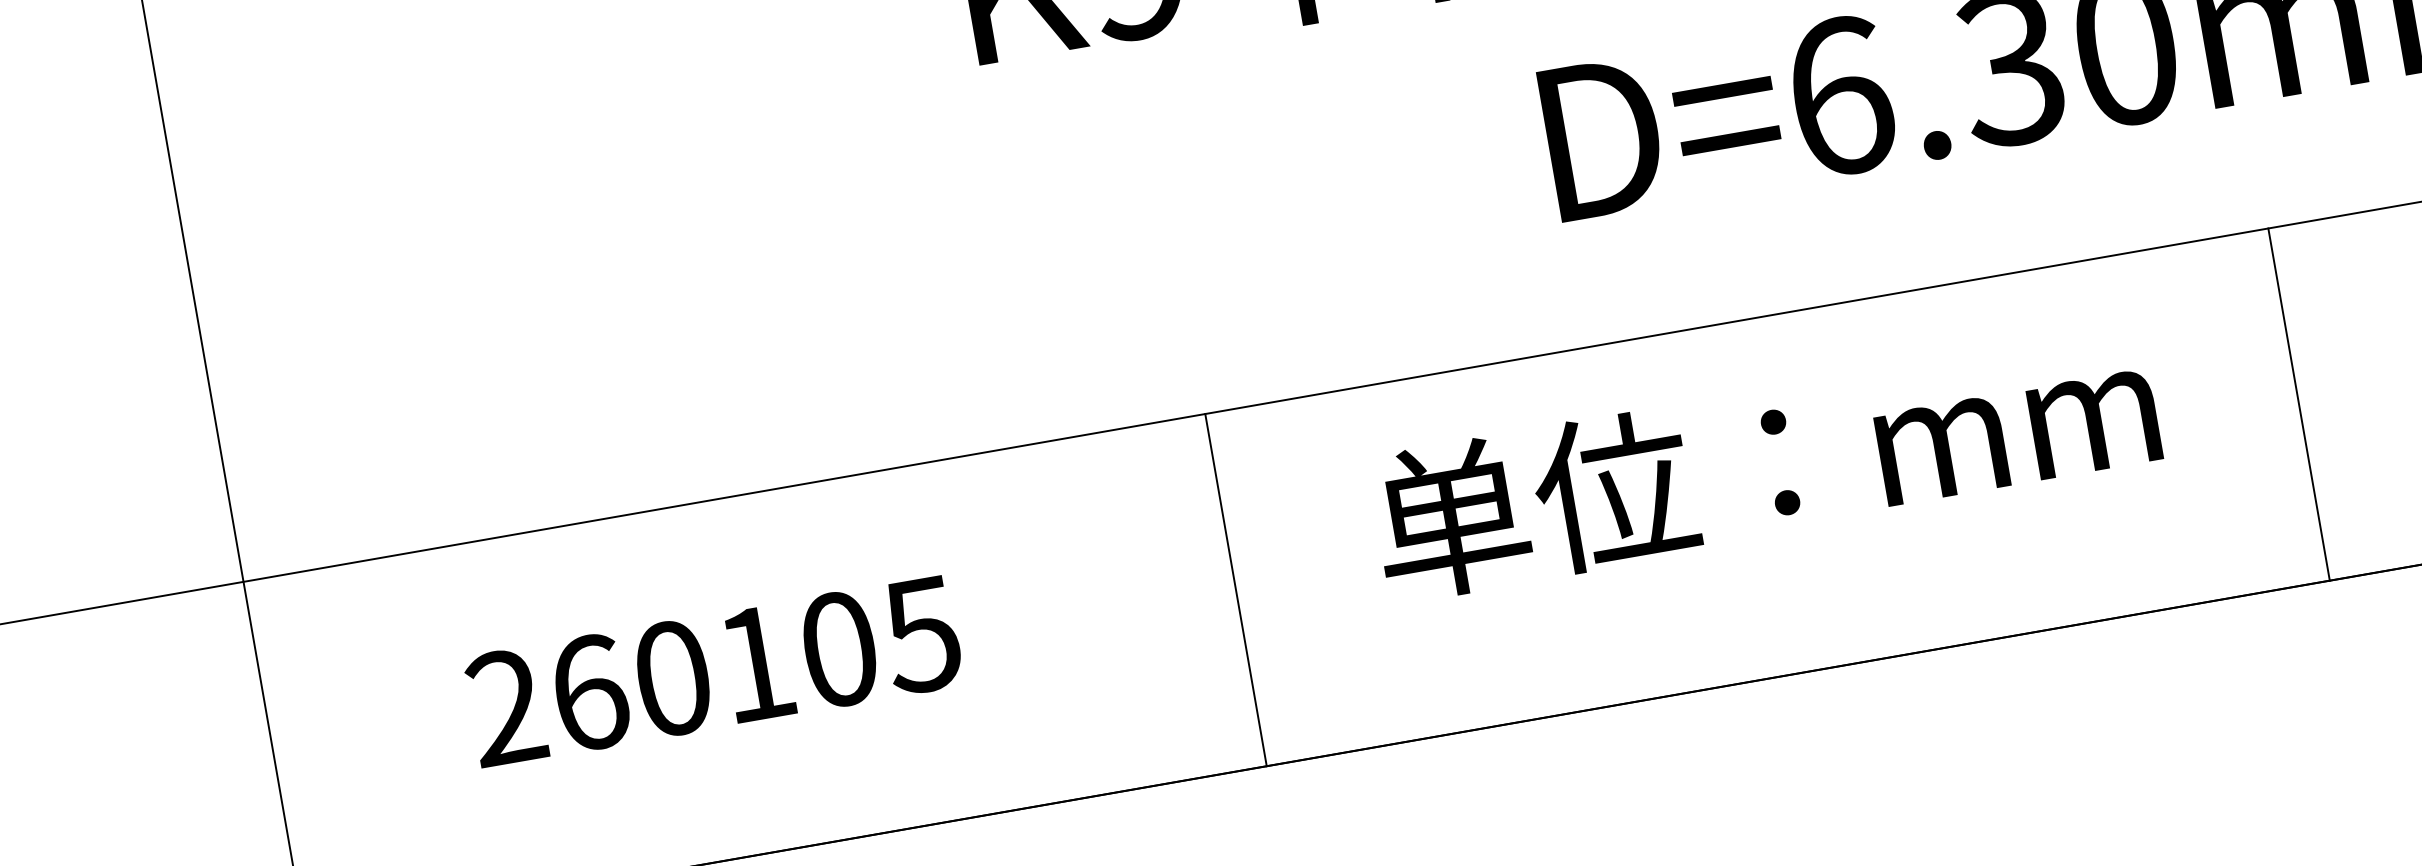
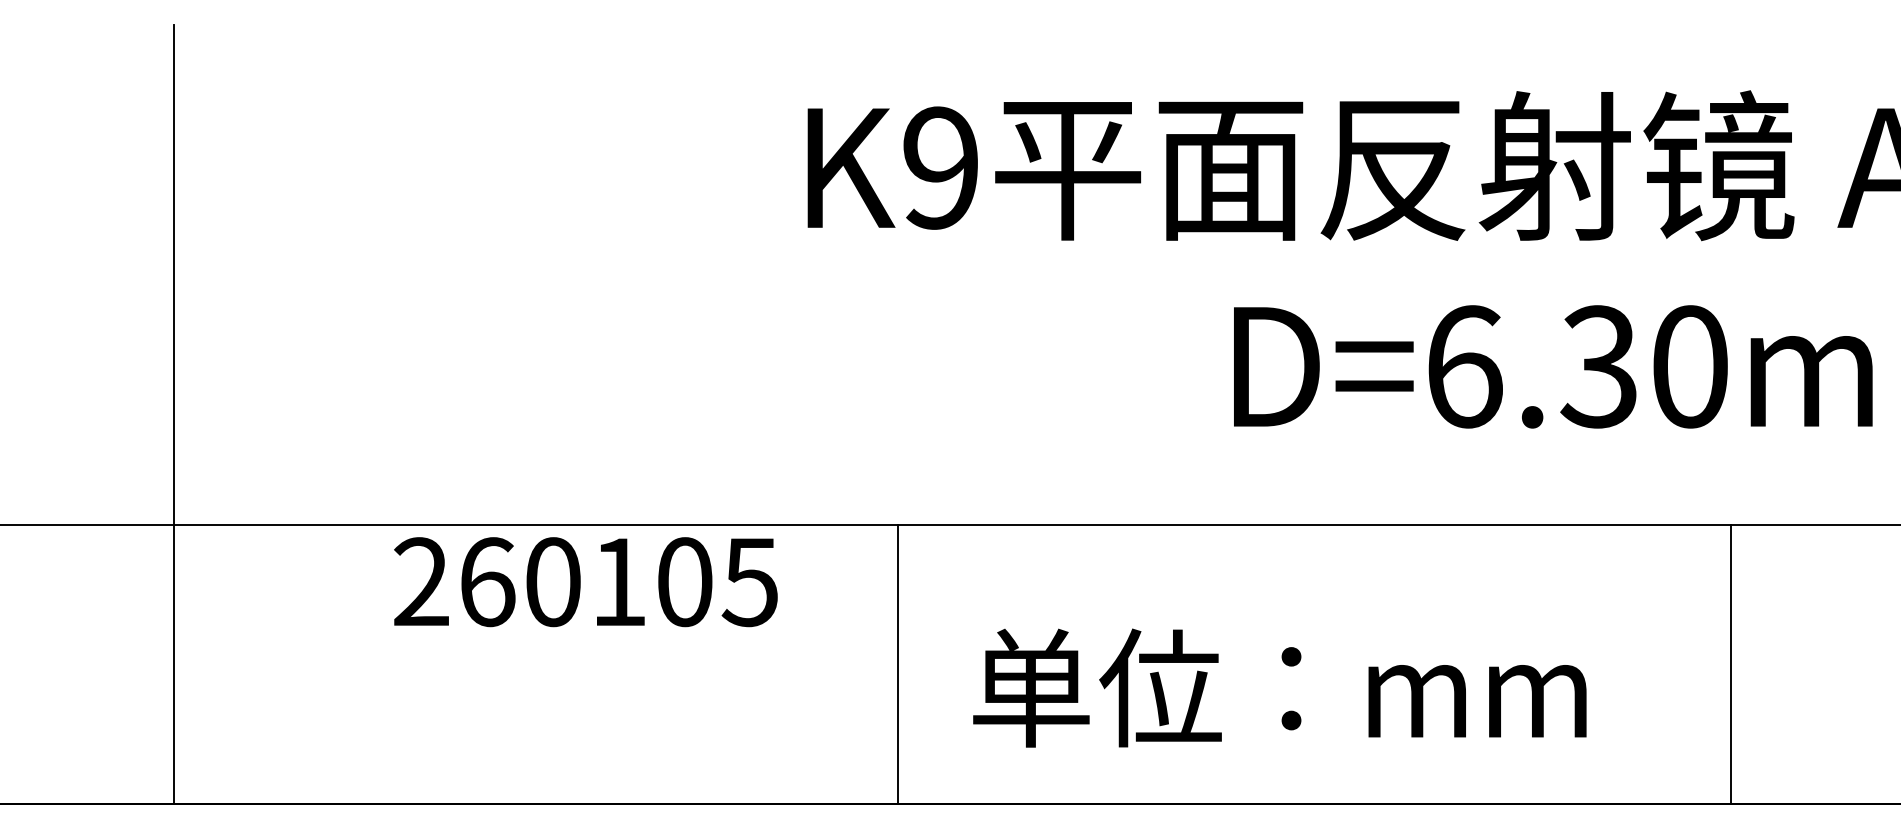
line: (2299, 404) -> (1731, 664), moved
text: (1765, 463) -> (1279, 687), moved
line: (1236, 589) -> (898, 664), moved
text: (713, 671) -> (585, 582), moved

